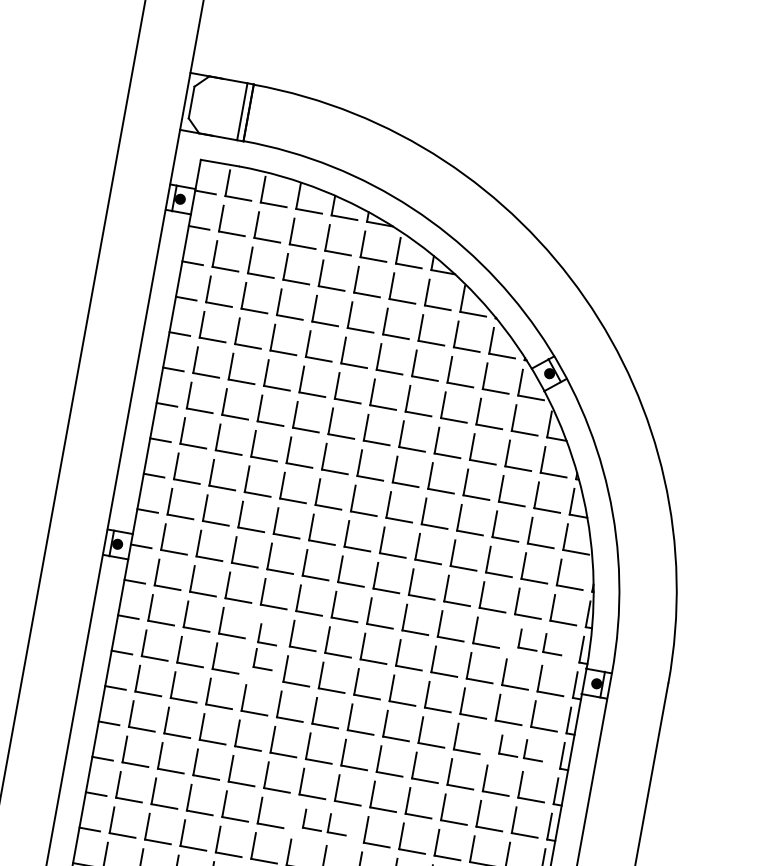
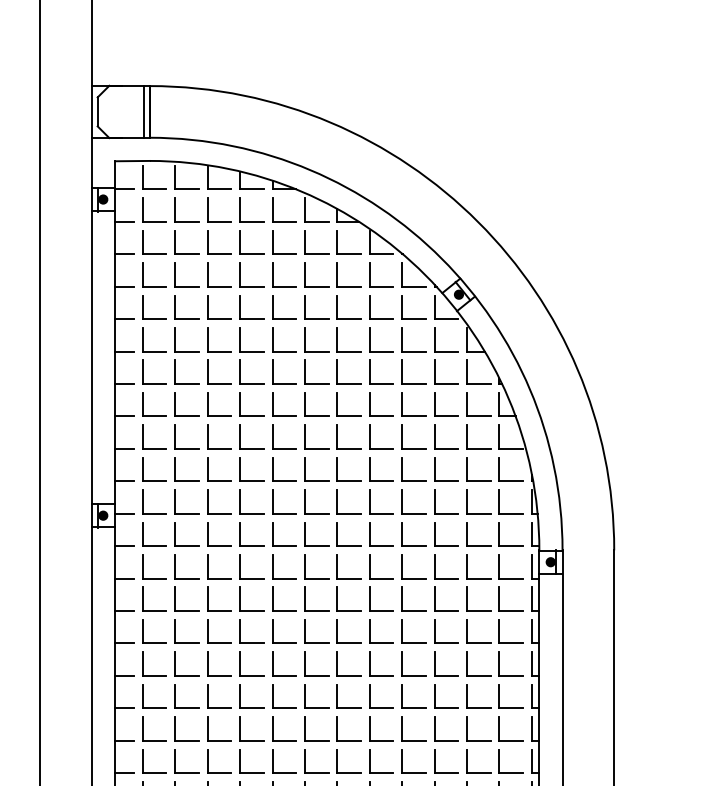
part: (540, 642) -> (494, 534), size x1.43
part: (266, 646) -> (251, 582), size x1.43
part: (521, 748) -> (494, 631), size x1.43
part: (325, 822) -> (332, 728), size x1.43

